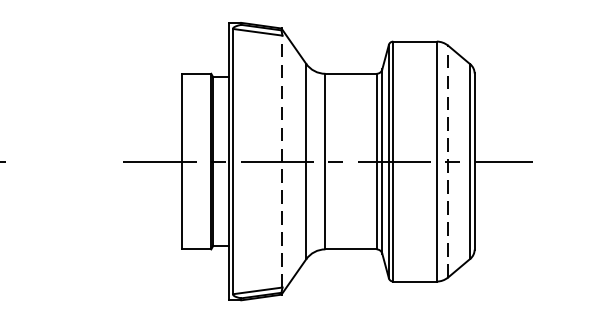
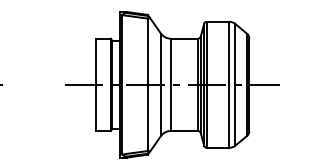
line: (282, 160) -> (148, 84), dashed -> solid
line: (448, 160) -> (235, 84), dashed -> solid

